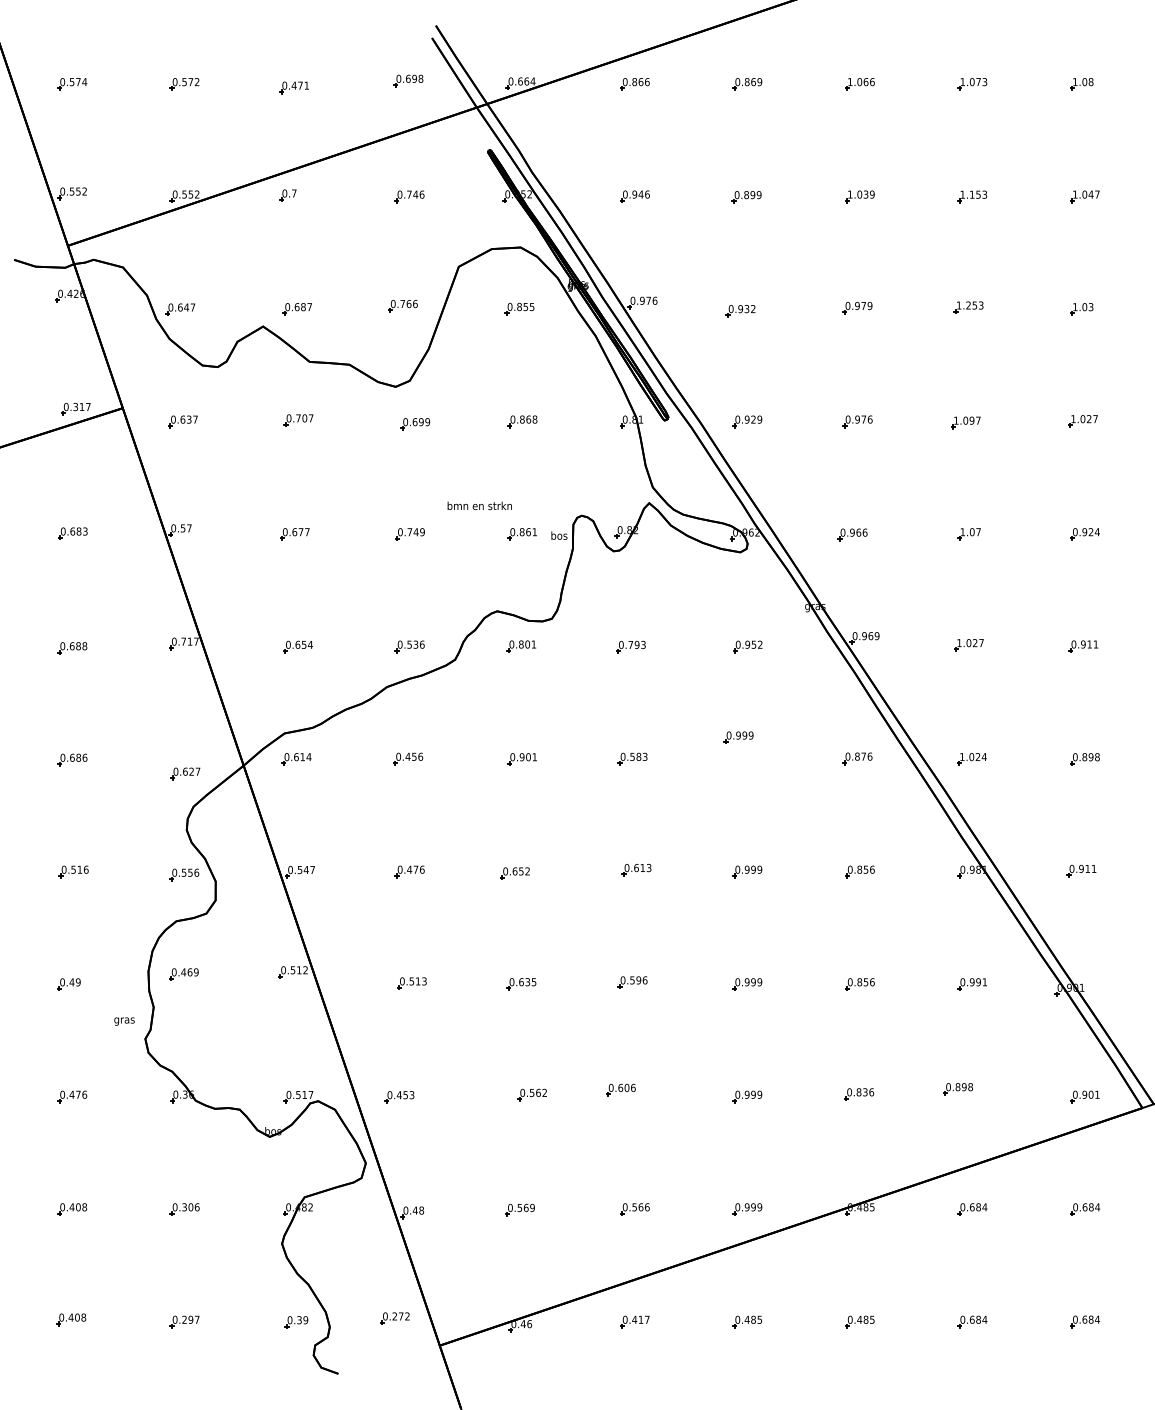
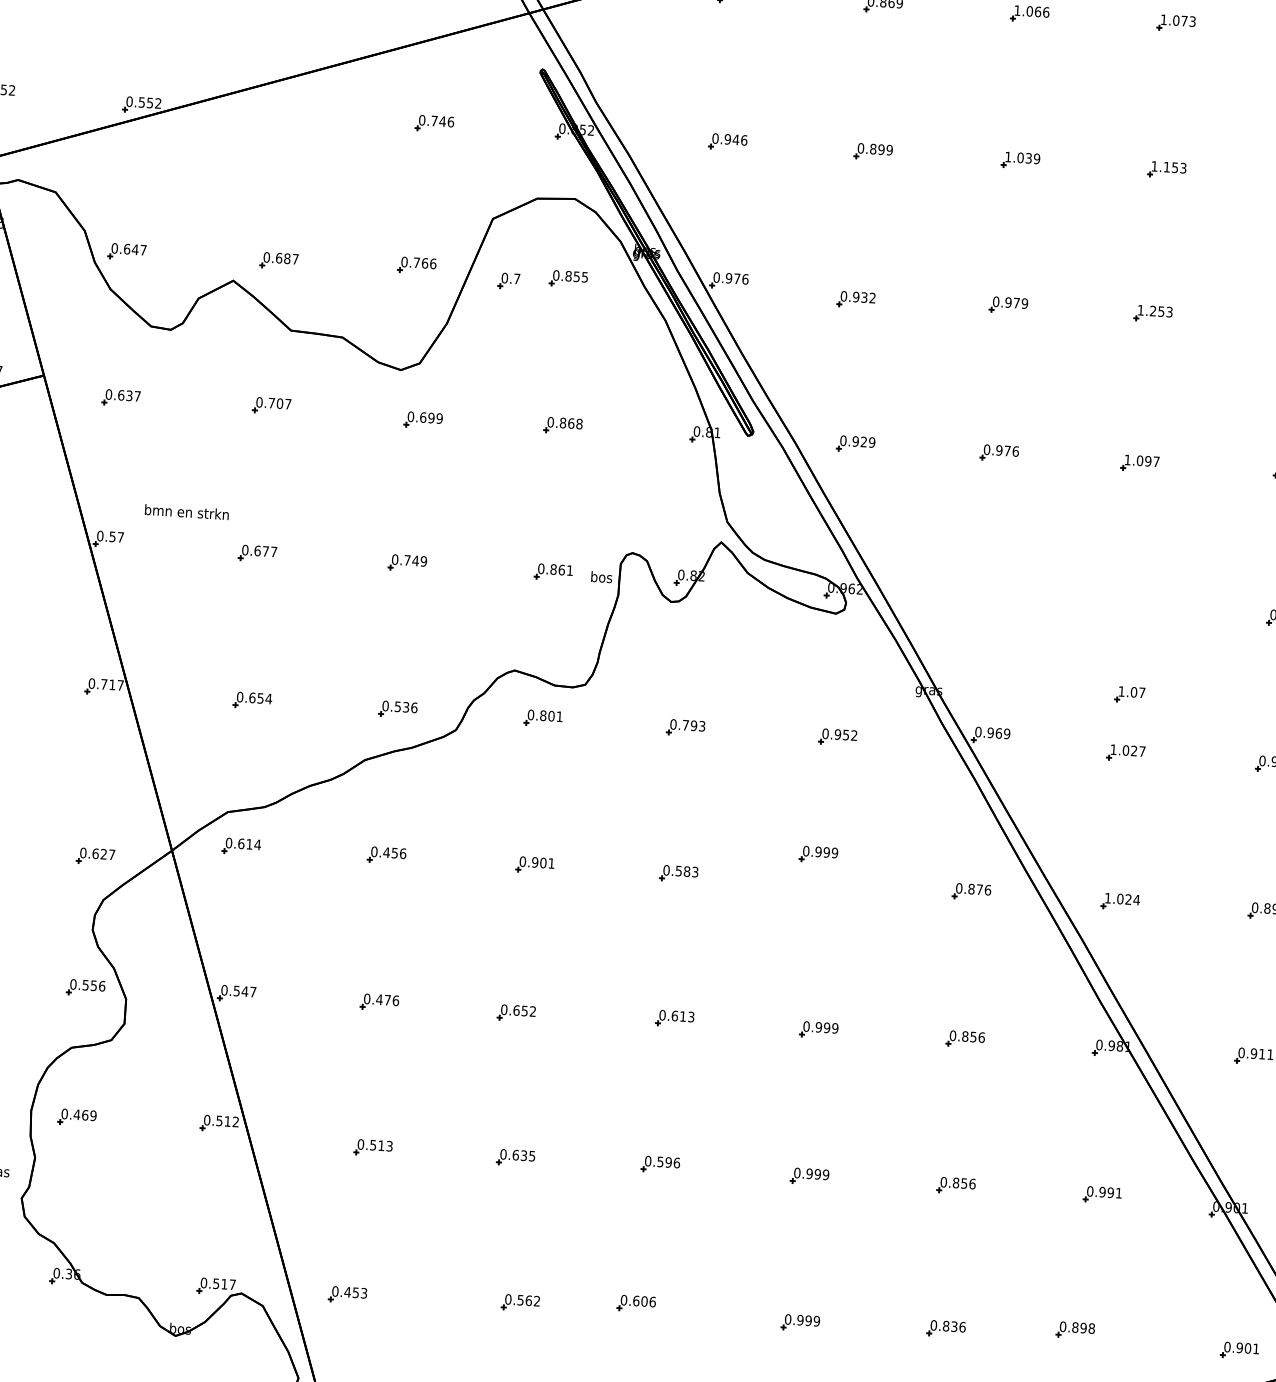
part: (287, 195) -> (508, 280), moved
text: (479, 505) -> (186, 511), moved
part: (852, 534) -> (983, 599), removed
part: (968, 534) -> (1128, 695), moved

